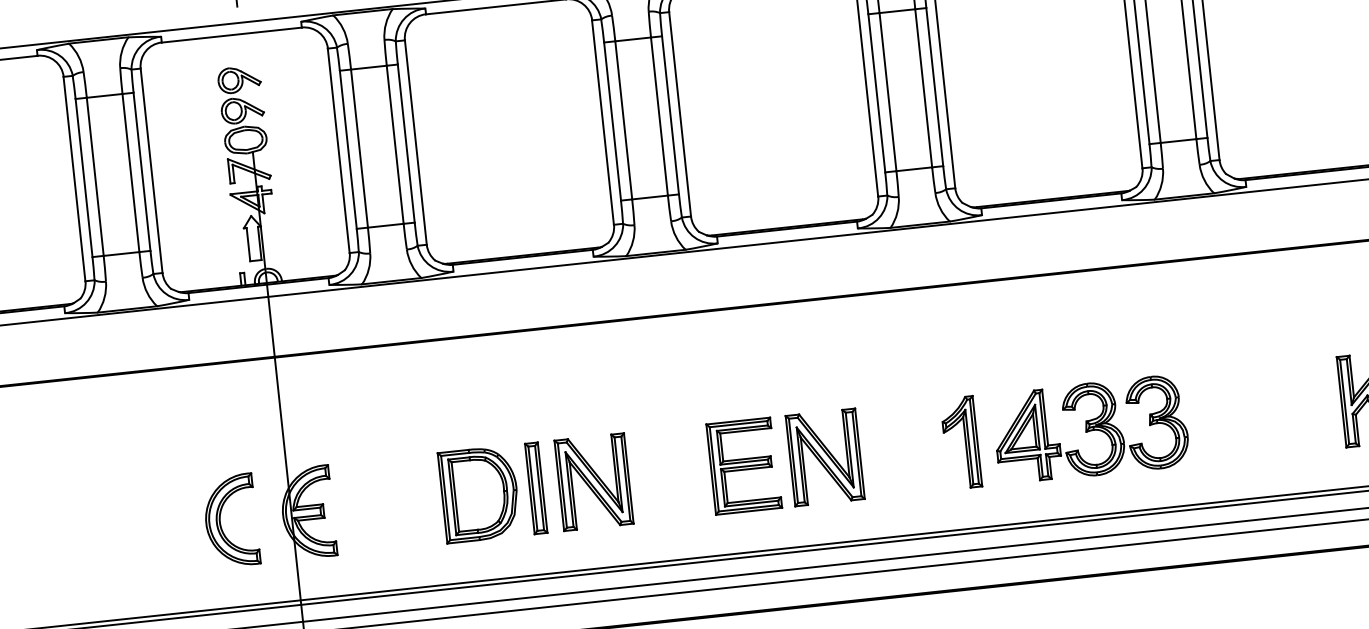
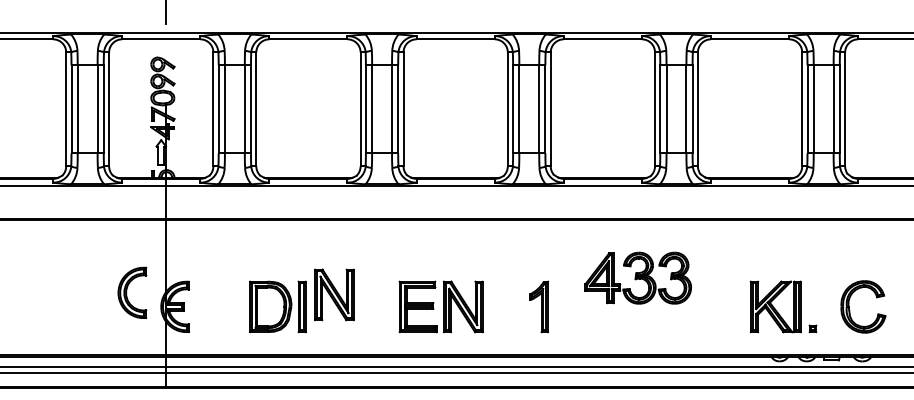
part: (1089, 428) -> (637, 277), moved
part: (594, 481) -> (334, 294), moved
part: (231, 520) -> (132, 292), moved

